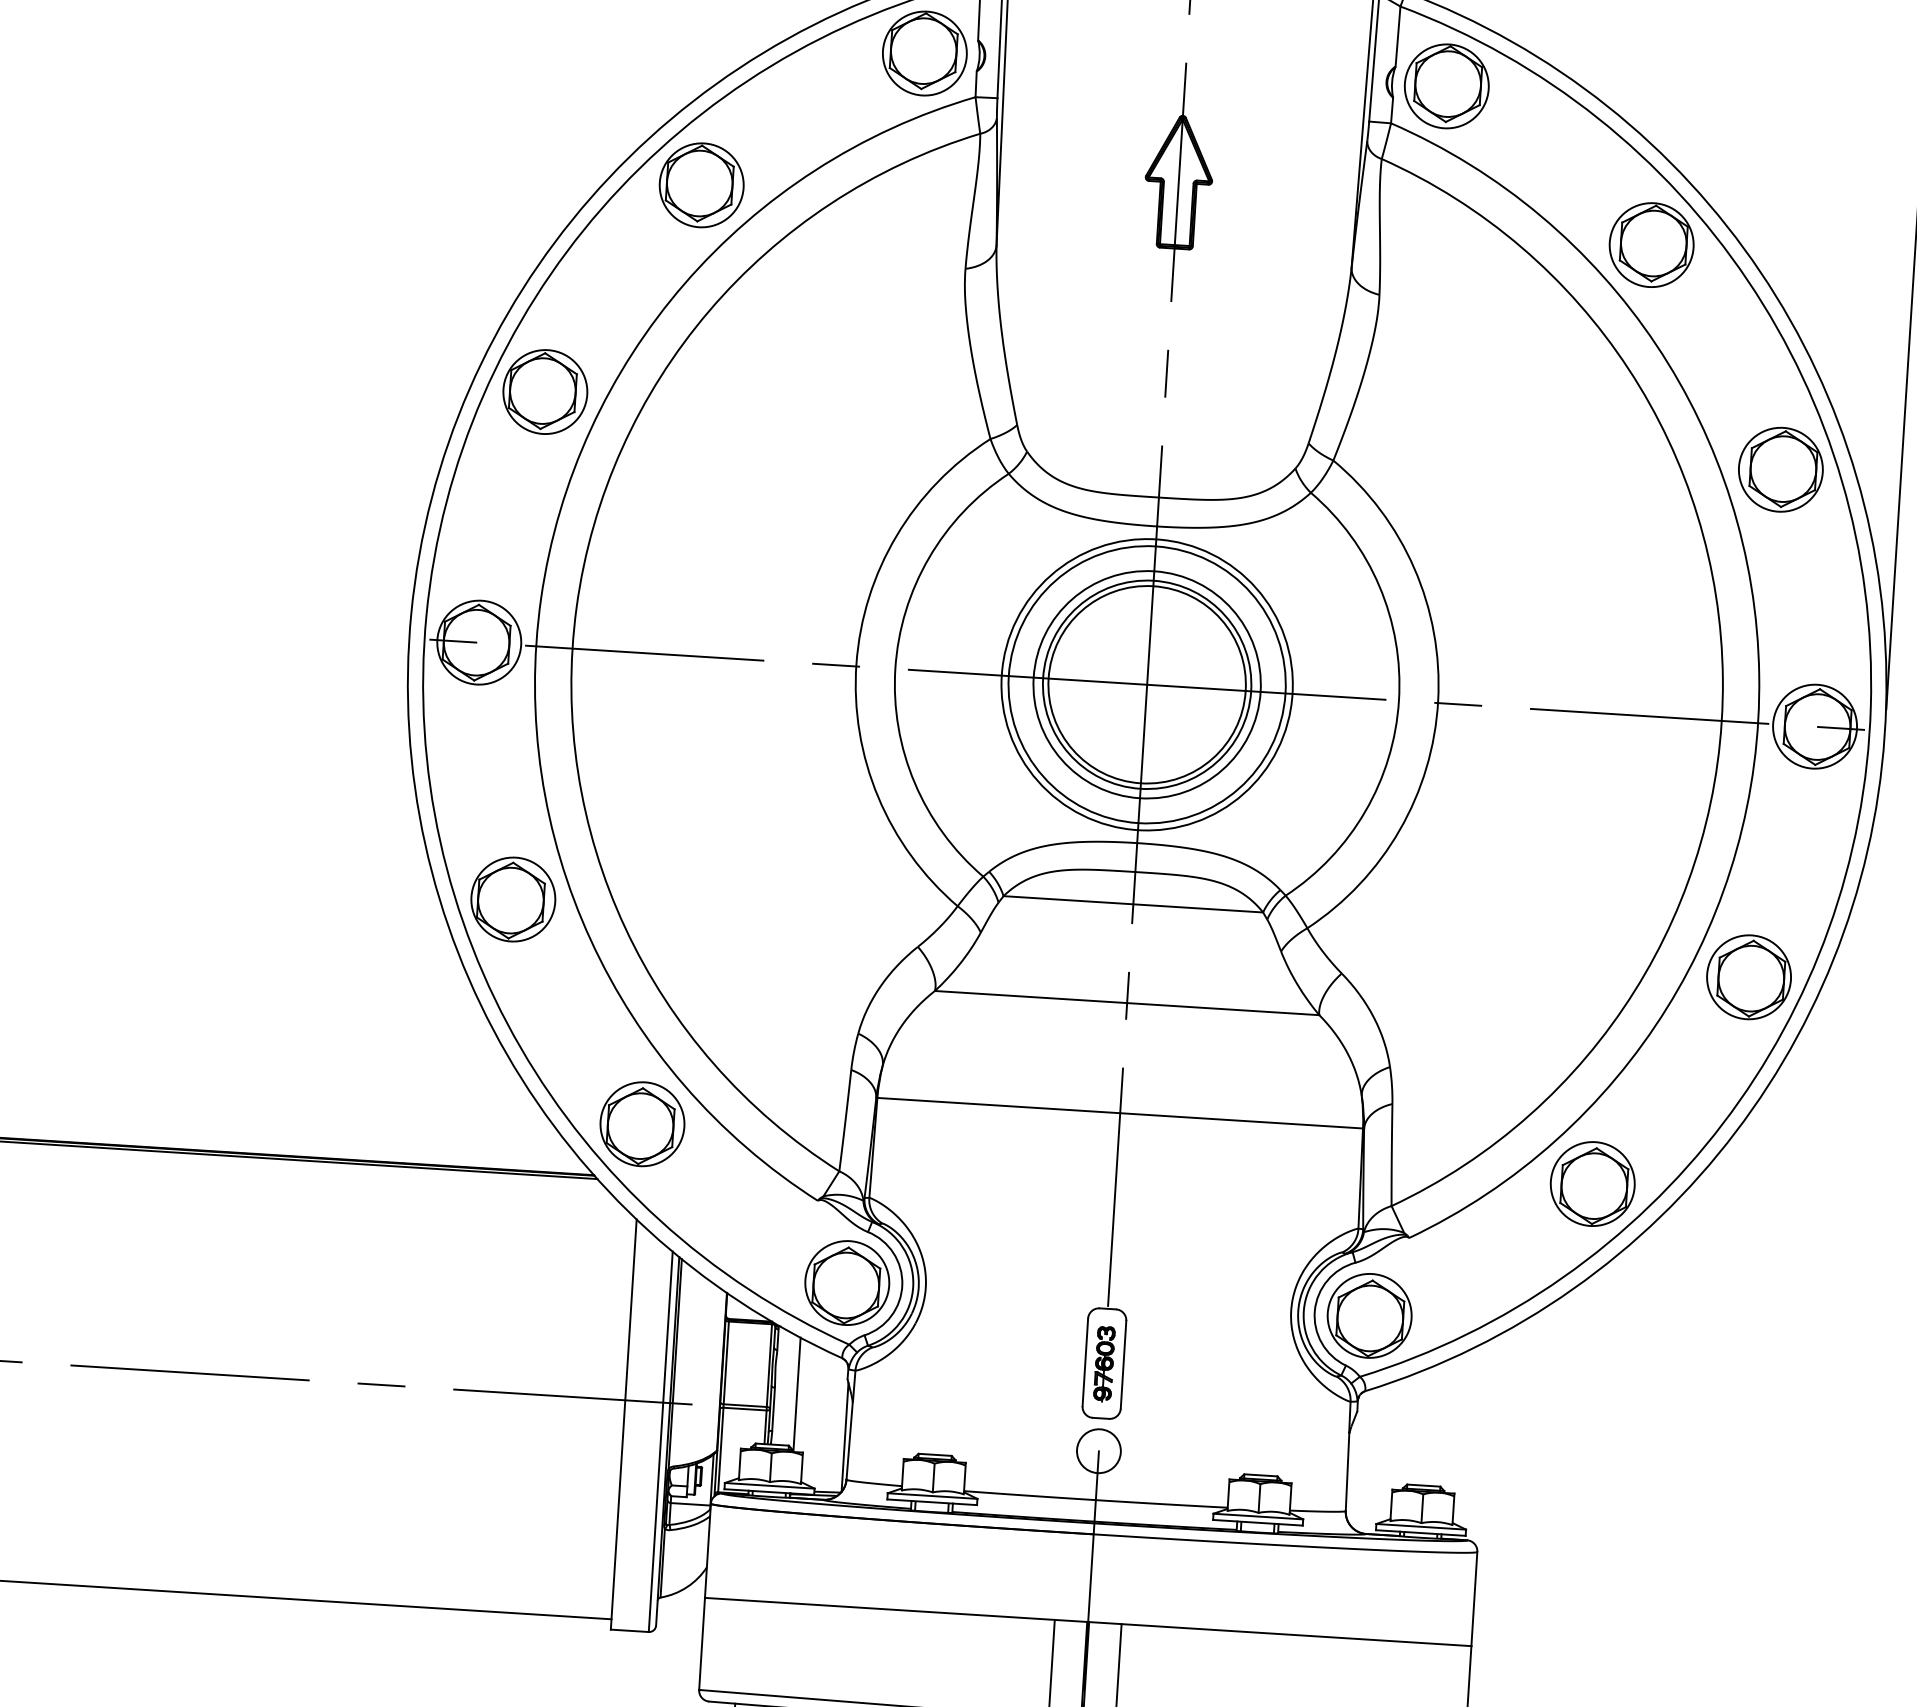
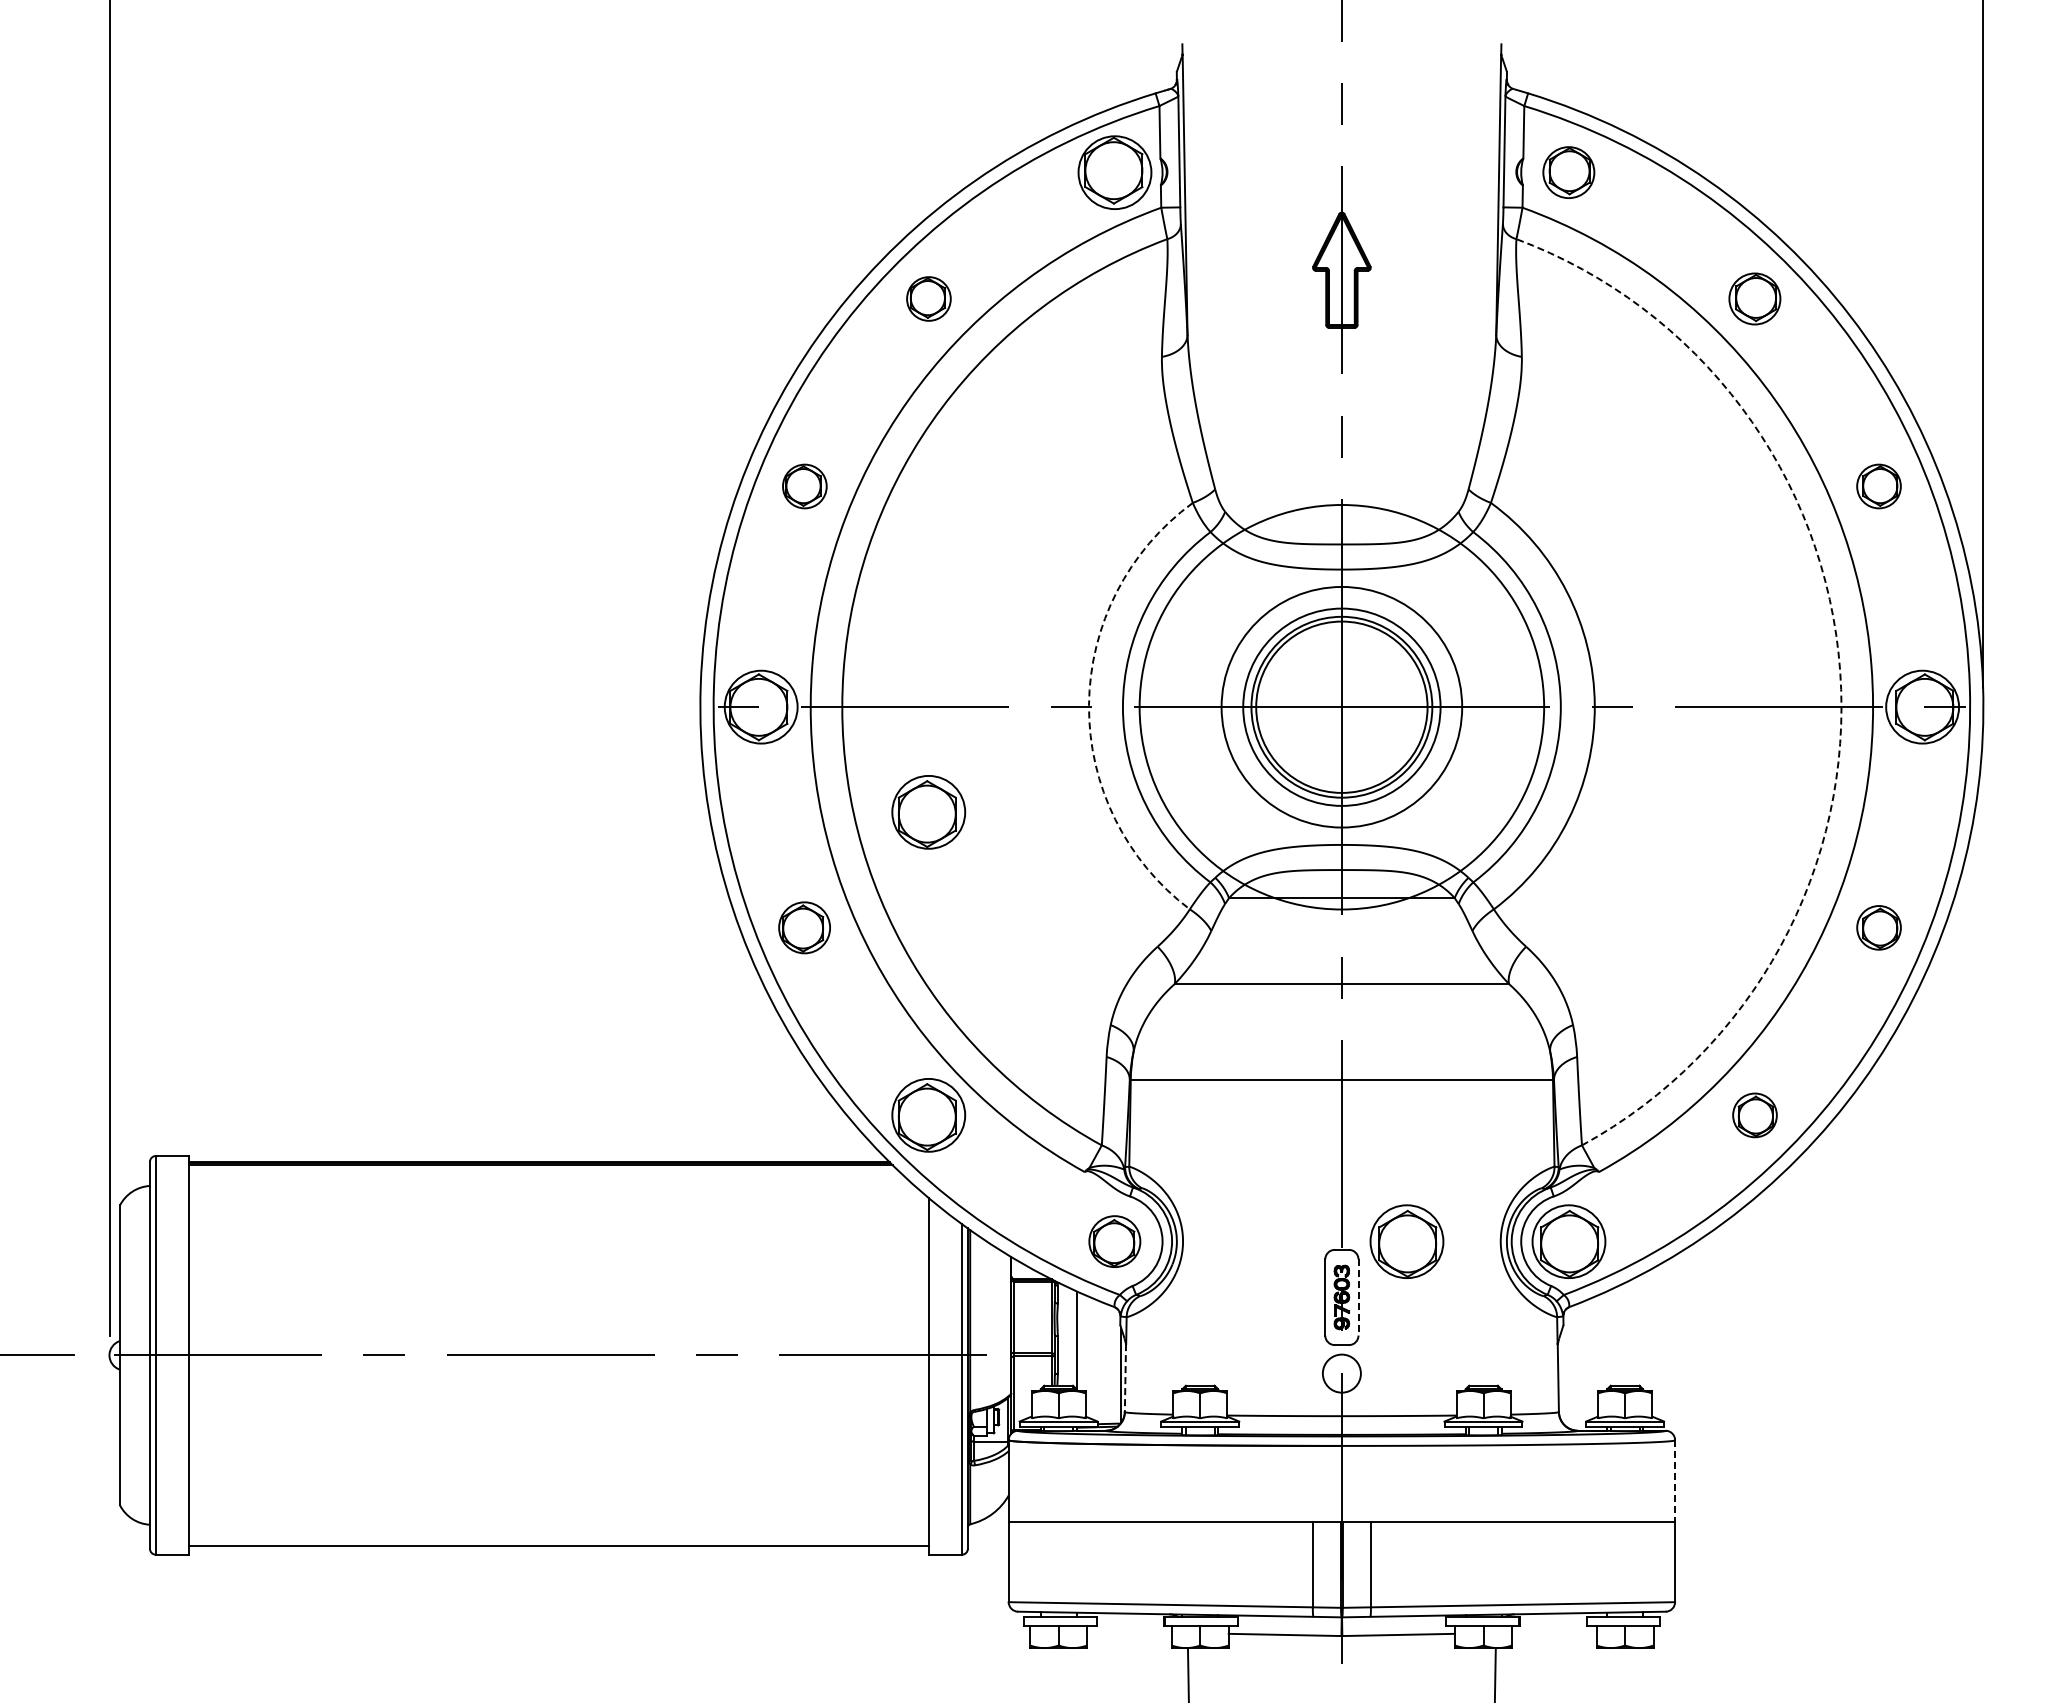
part: (1446, 86) -> (1568, 172), size x0.7
part: (701, 184) -> (928, 298), size x0.6
part: (1651, 244) -> (1754, 298), size x0.7
part: (545, 392) -> (804, 486), size x0.6
part: (1780, 469) -> (1878, 486), size x0.6
arc: (857, 664) -> (1089, 705), solid -> dashed
arc: (1723, 679) -> (1840, 671), solid -> dashed
circle: (1146, 683) -> (1341, 706), size x1.6
part: (664, 775) -> (928, 812), added
part: (513, 899) -> (804, 927), size x0.7
part: (1748, 976) -> (1878, 927), size x0.6
part: (1592, 1184) -> (1754, 1115), size x0.6
part: (846, 1282) -> (1114, 1241), size x0.7
part: (1182, 1303) -> (1406, 1241), added
line: (1123, 1364) -> (1358, 1297), solid -> dashed
line: (849, 1441) -> (1125, 1378), solid -> dashed
line: (1474, 1599) -> (1675, 1481), solid -> dashed

